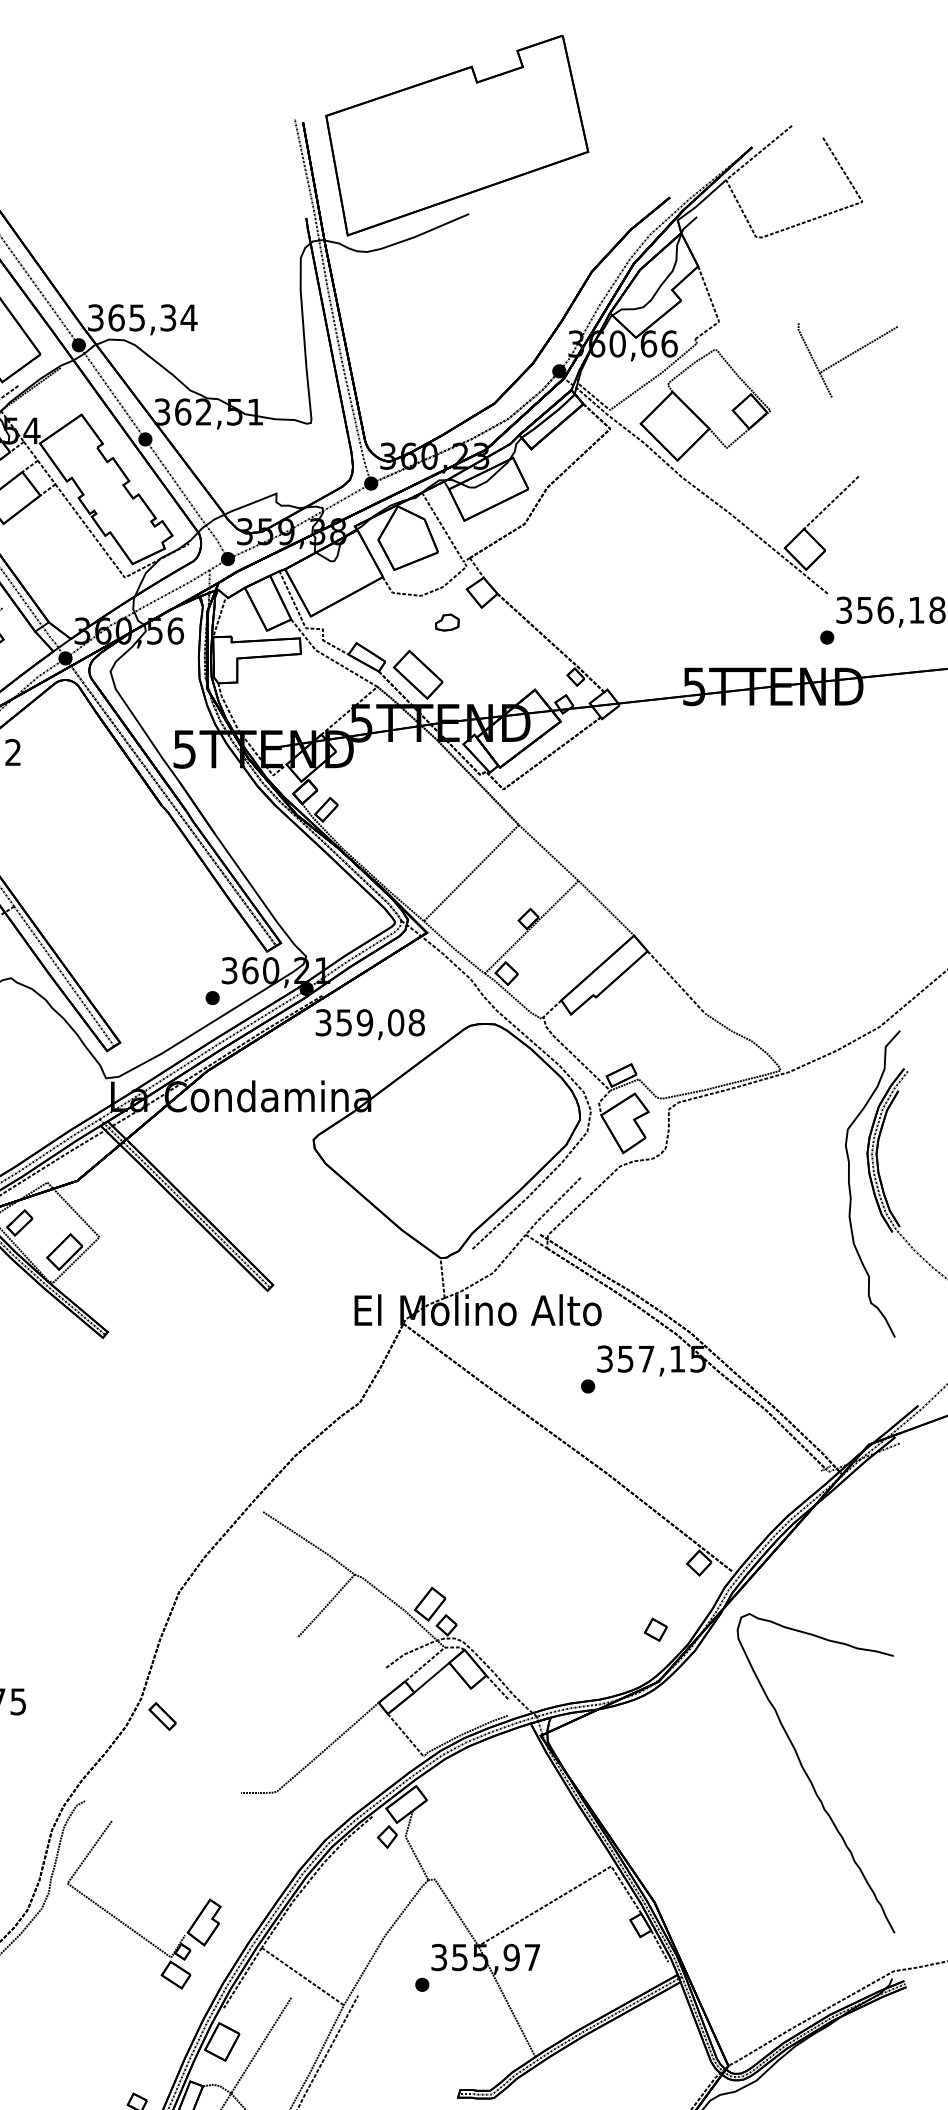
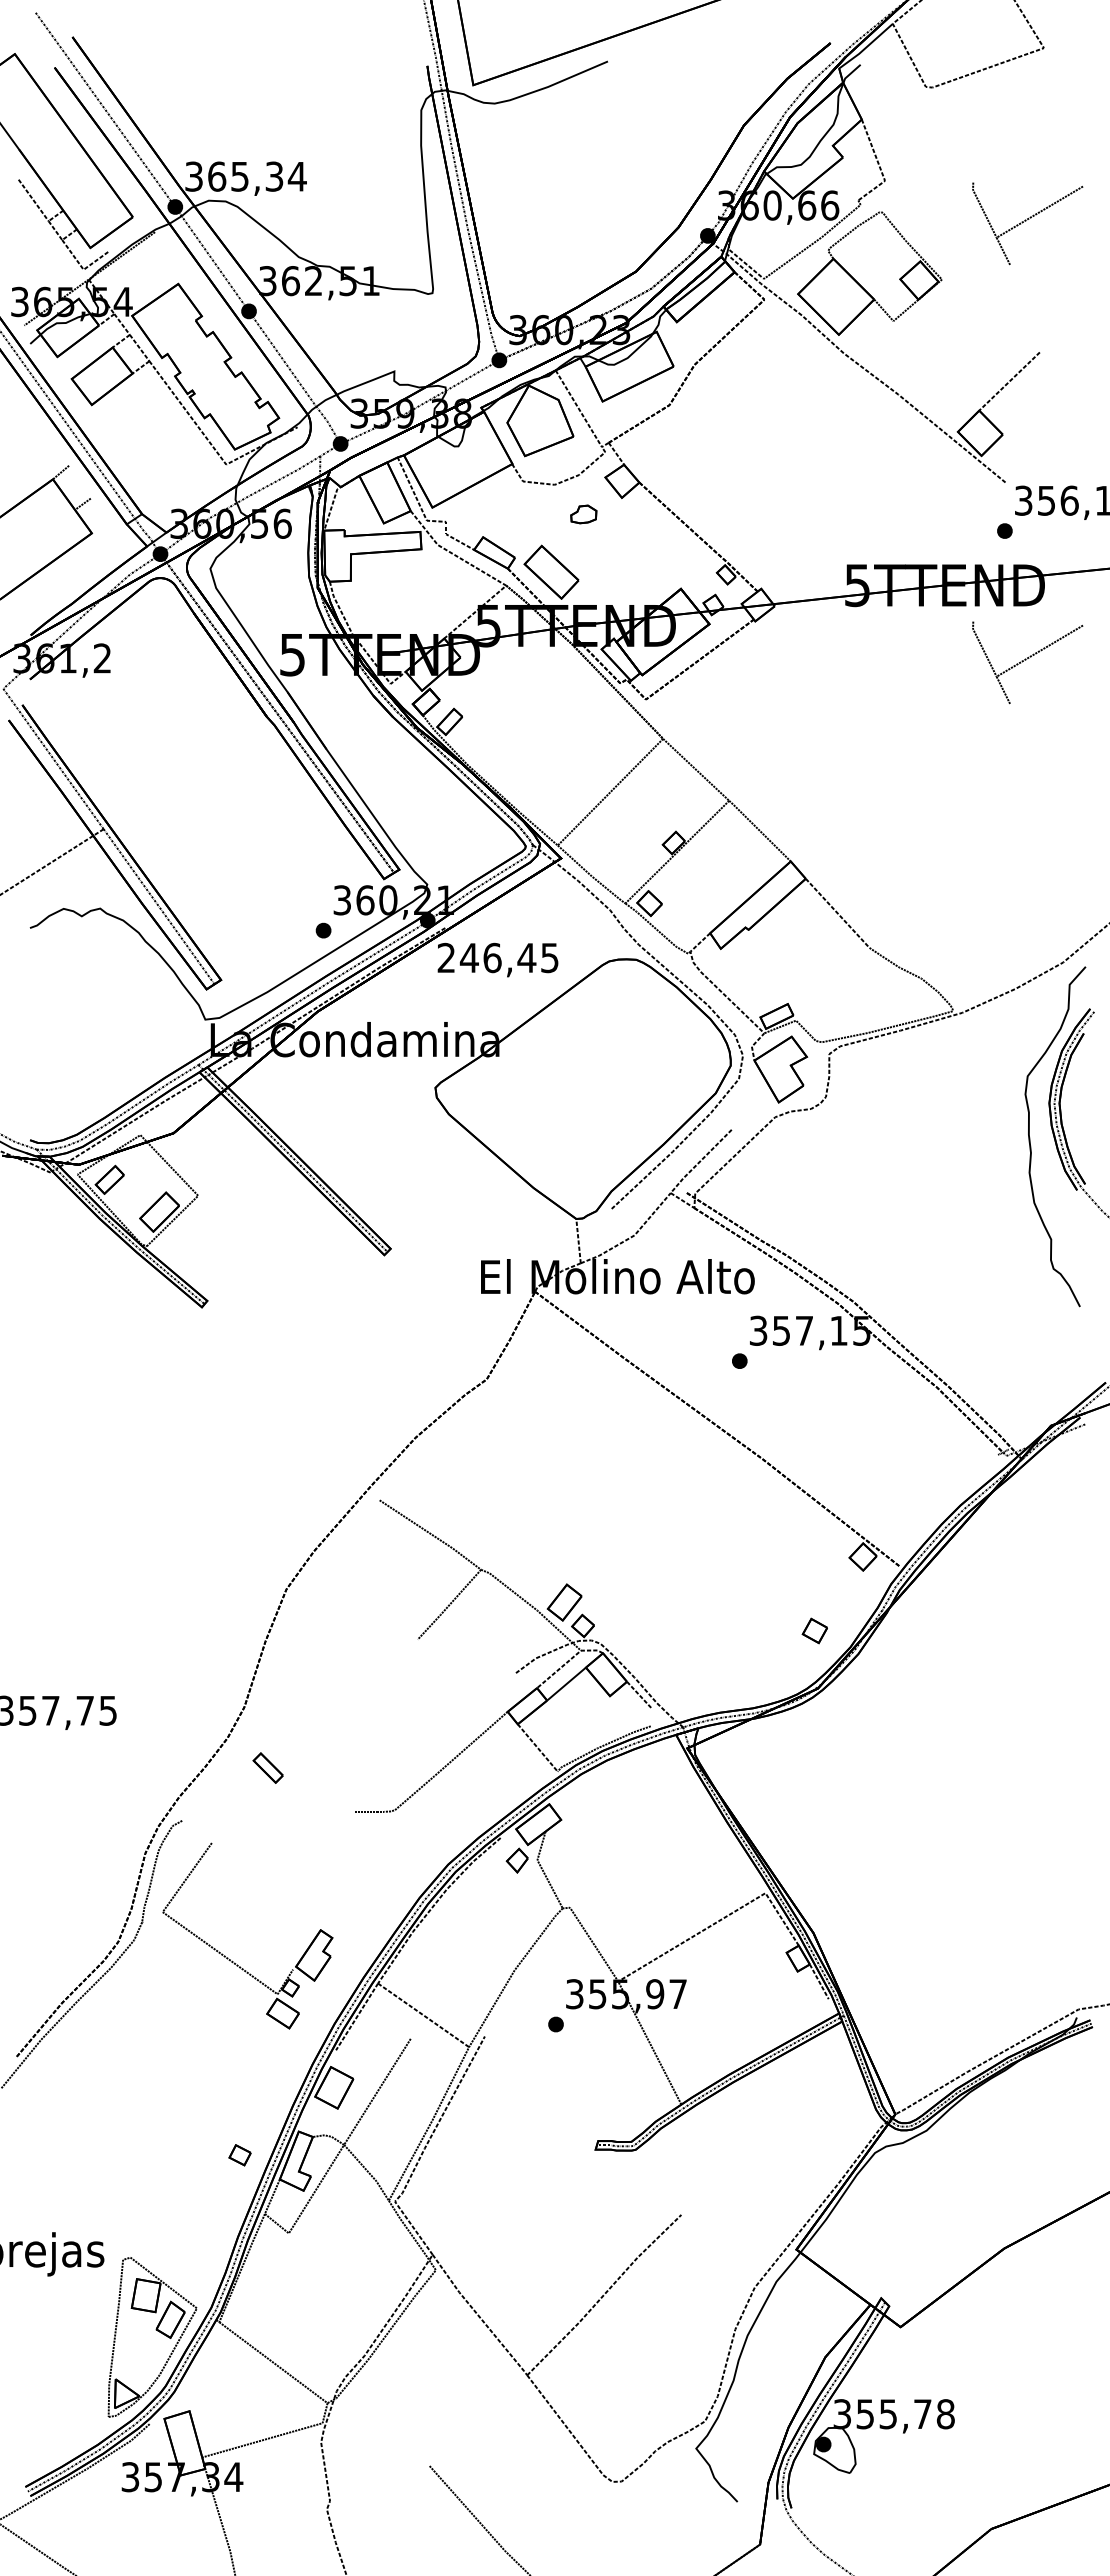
part: (847, 756) -> (1027, 662), added
text: (369, 1022) -> (497, 957), 359,08 -> 246,45
part: (162, 1716) -> (267, 1767), moved
curve: (808, 1776) -> (984, 1793), removed

